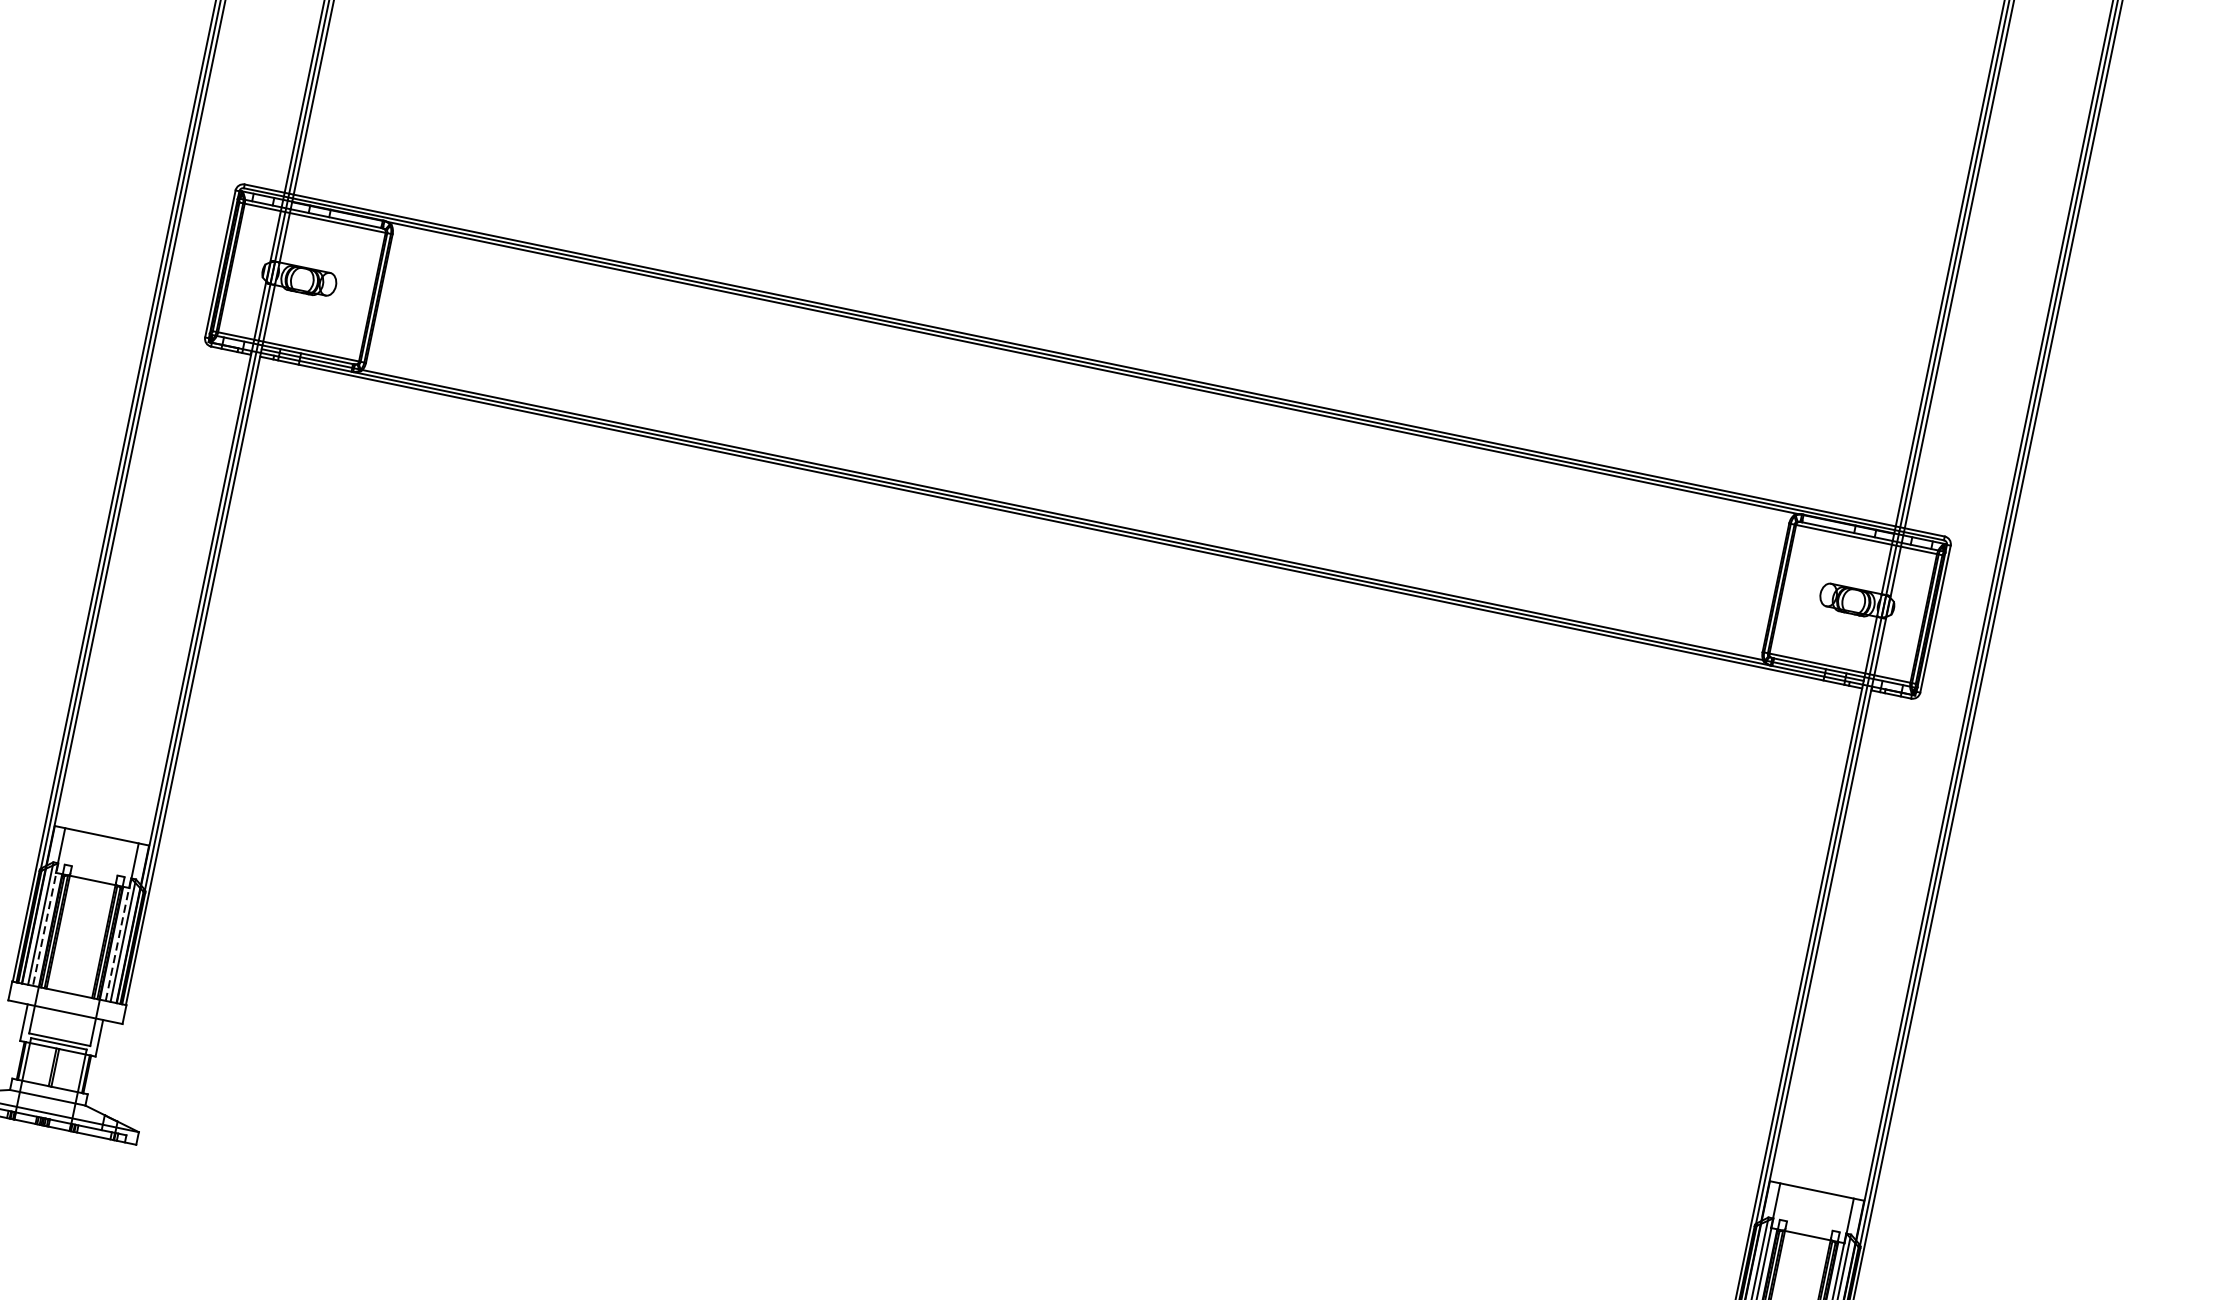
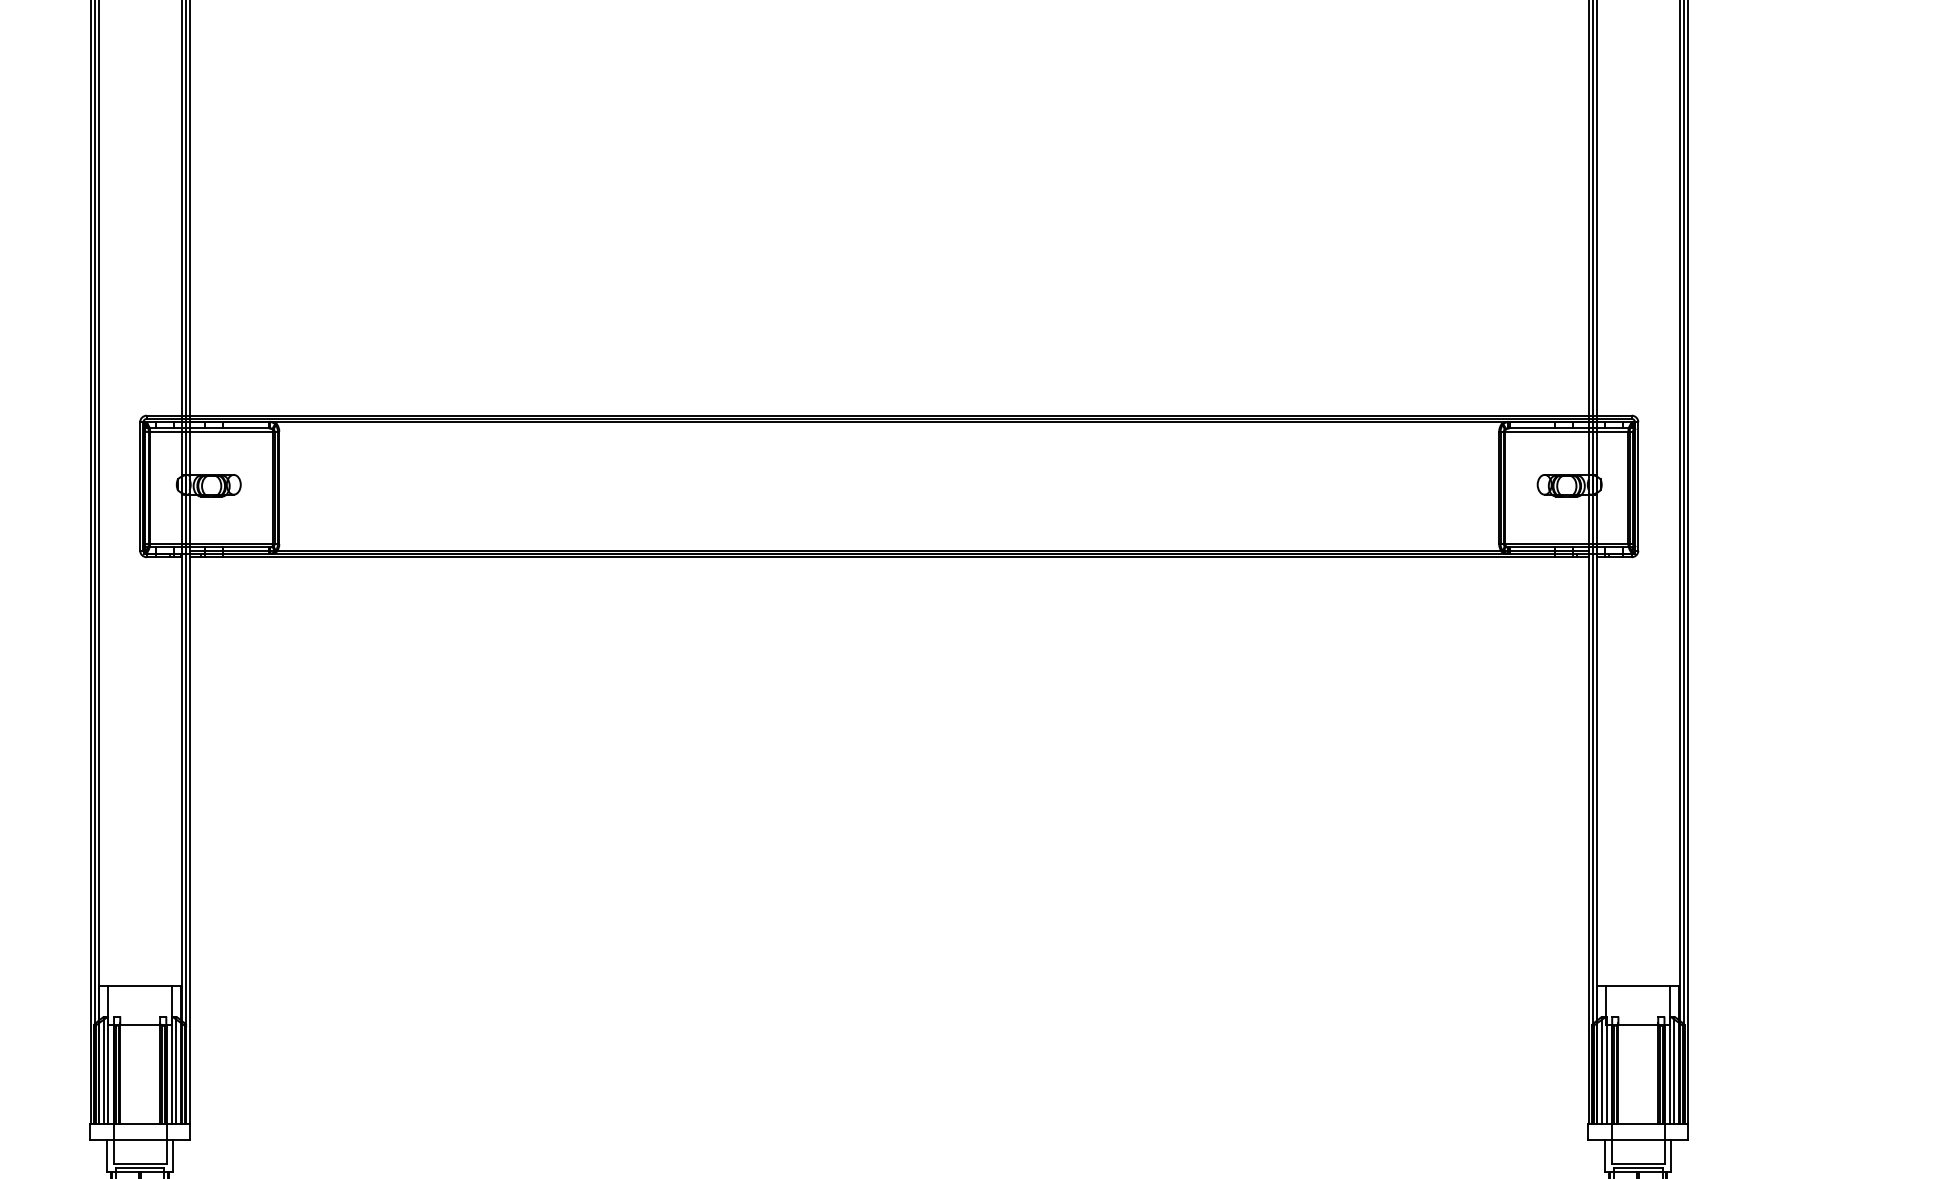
line: (45, 925) -> (108, 1070), dashed -> solid
line: (117, 940) -> (171, 1070), dashed -> solid

